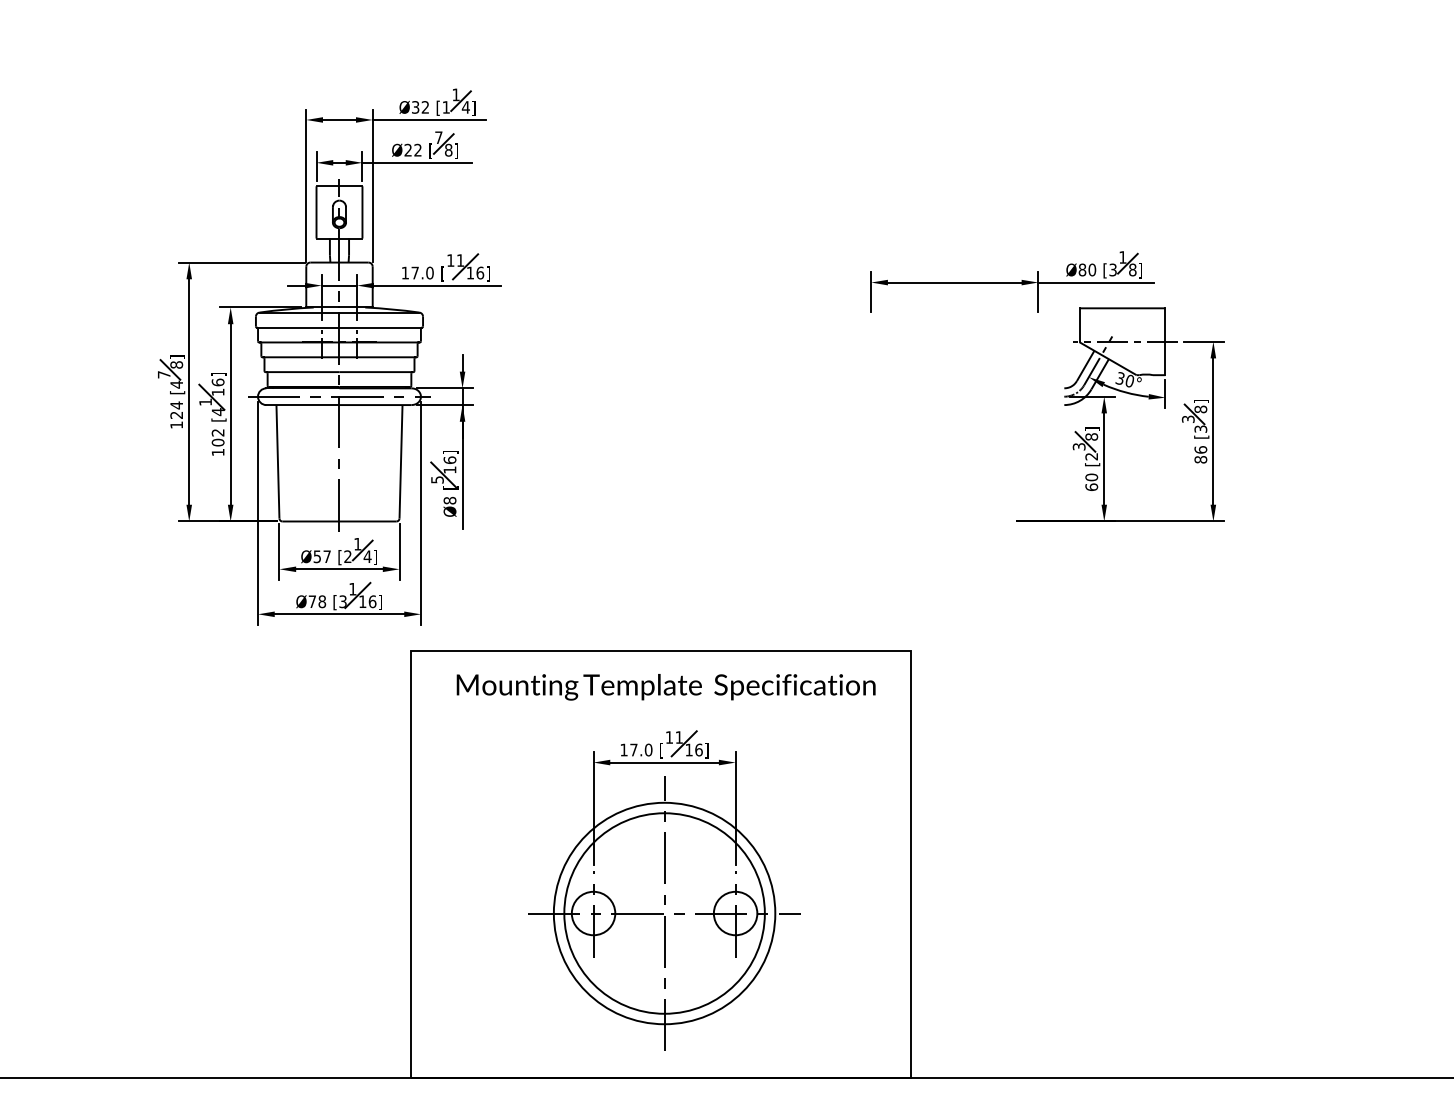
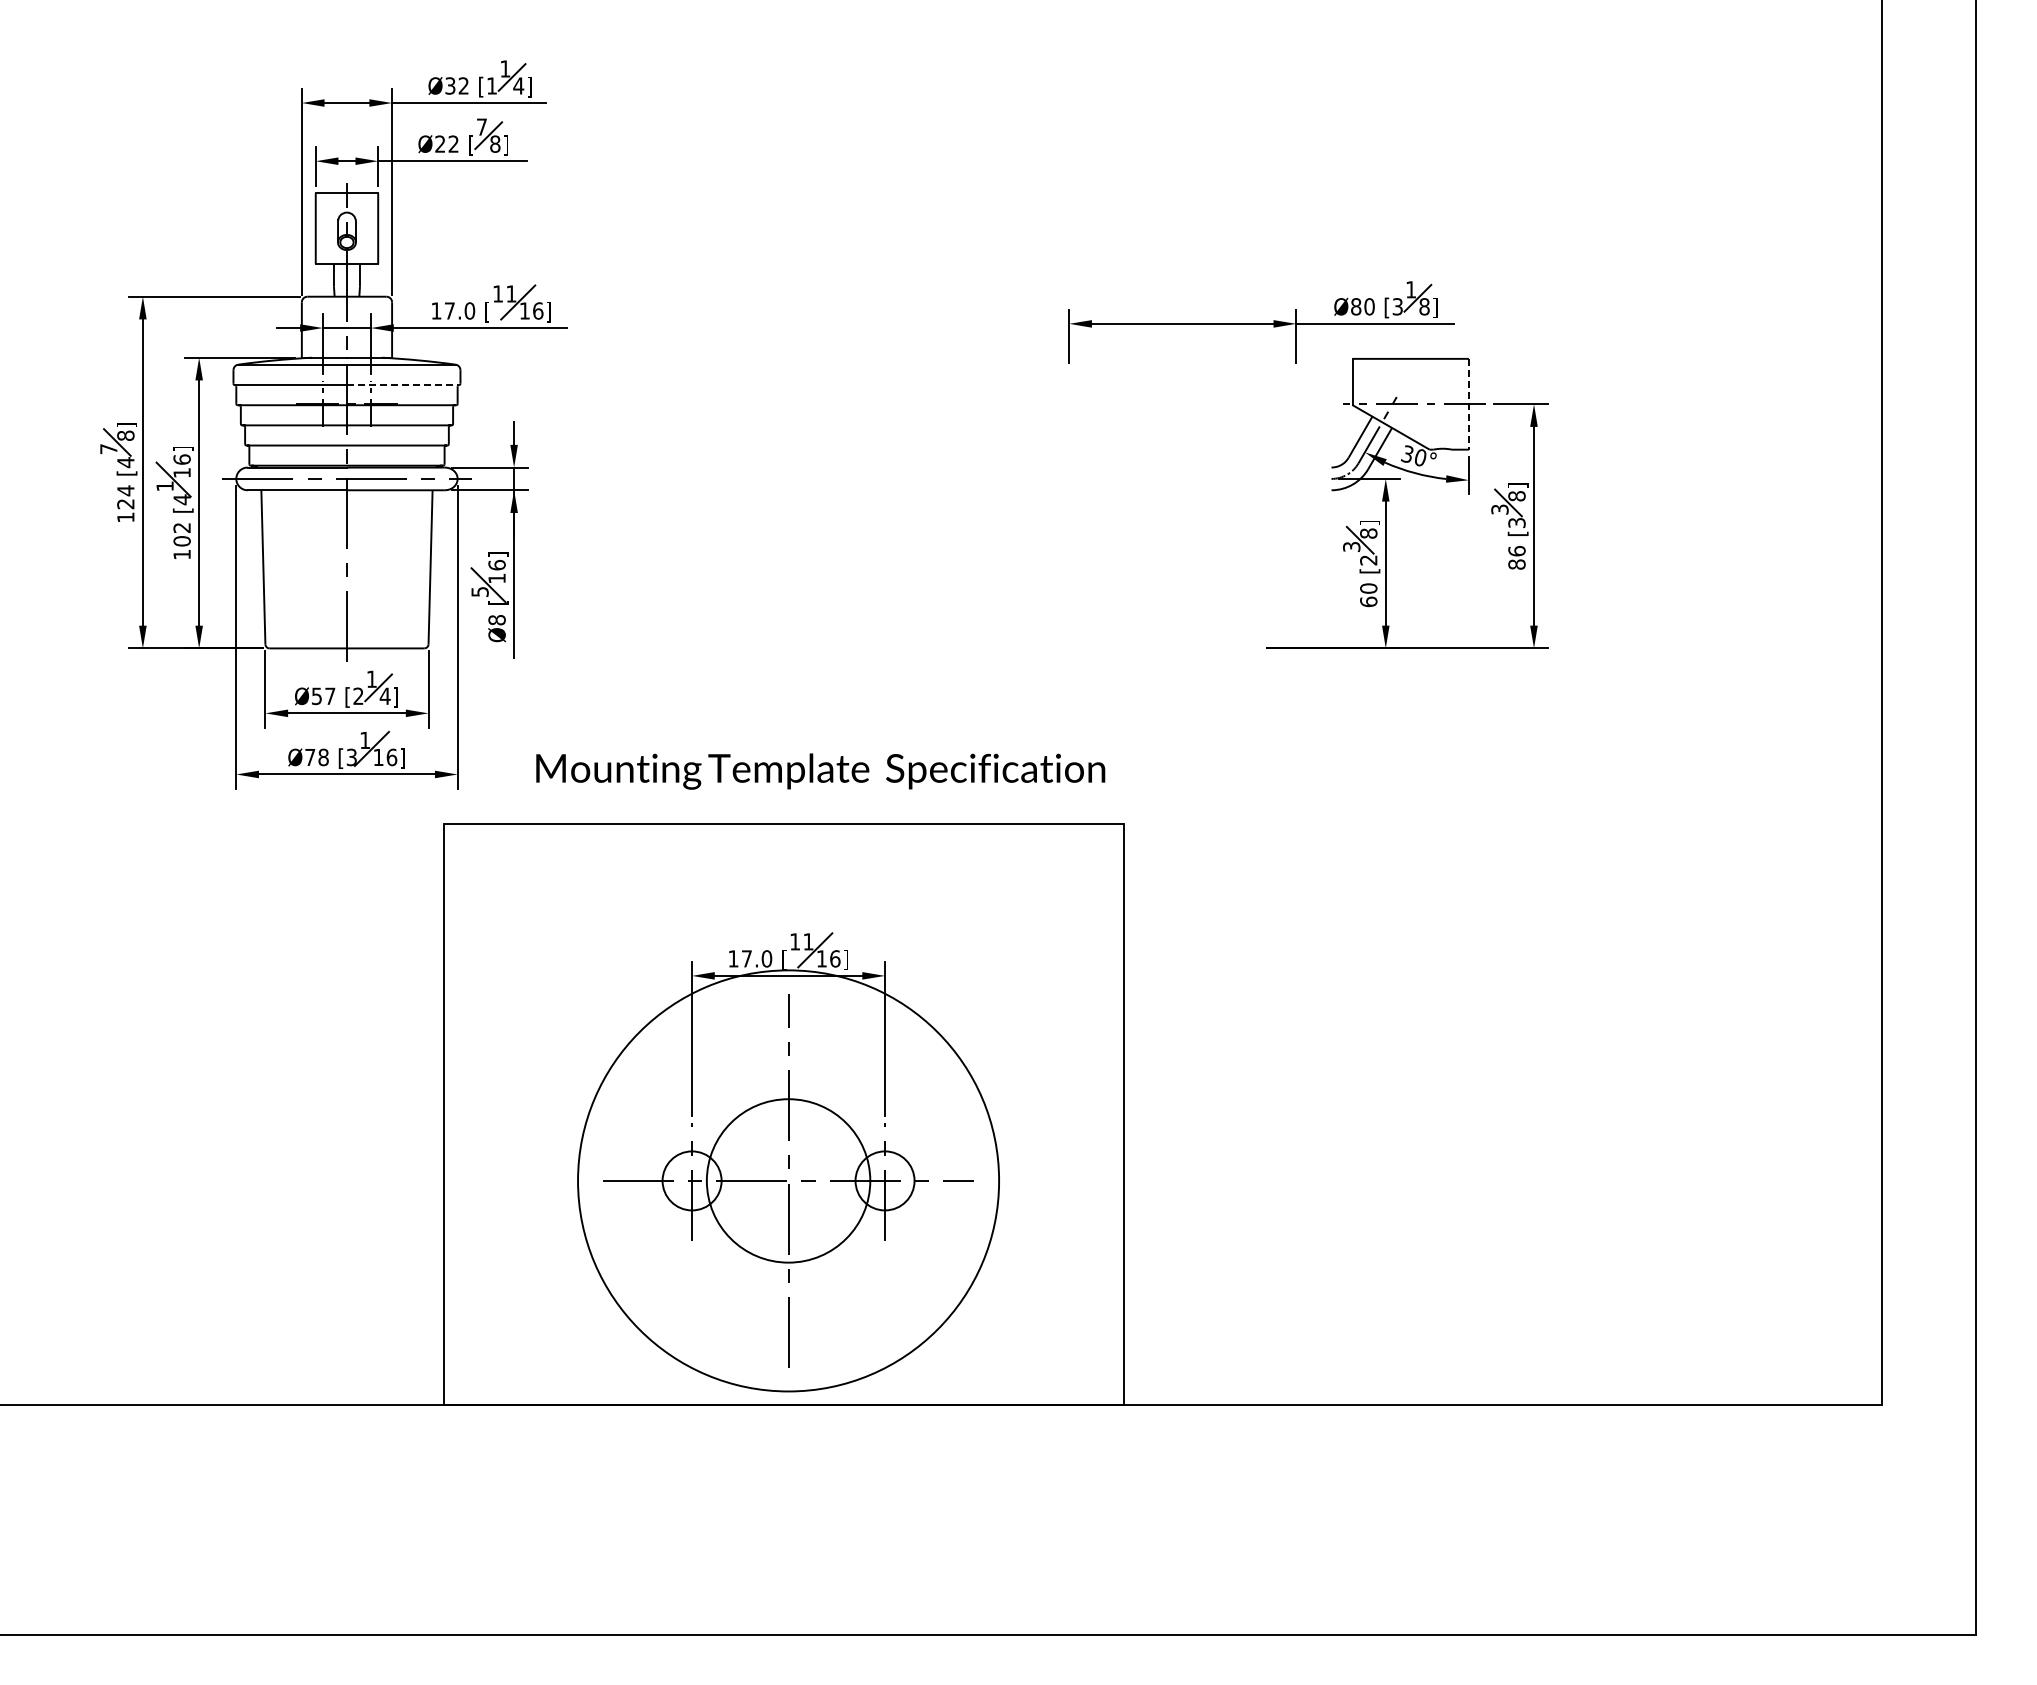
line: (381, 327) -> (403, 385), solid -> dashed
line: (1165, 341) -> (1468, 404), solid -> dashed
text: (666, 687) -> (820, 771), moved
circle: (664, 913) -> (788, 1180), size x0.6
circle: (664, 913) -> (788, 1180), size x1.4

